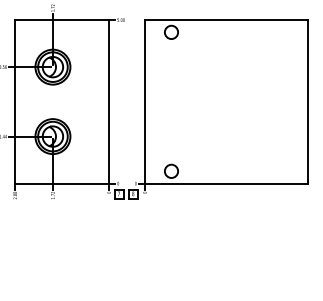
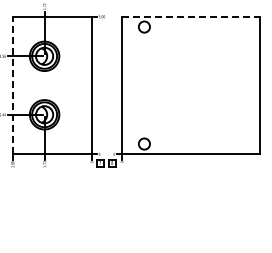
line: (226, 19) -> (190, 16), solid -> dashed
line: (14, 101) -> (12, 85), solid -> dashed

